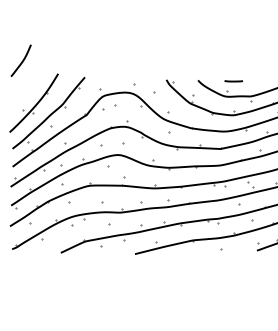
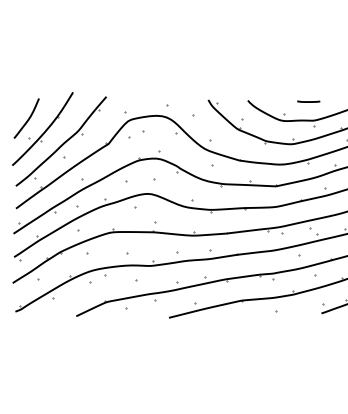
curve: (21, 61) -> (27, 119), moved
line: (233, 81) -> (308, 101), moved

